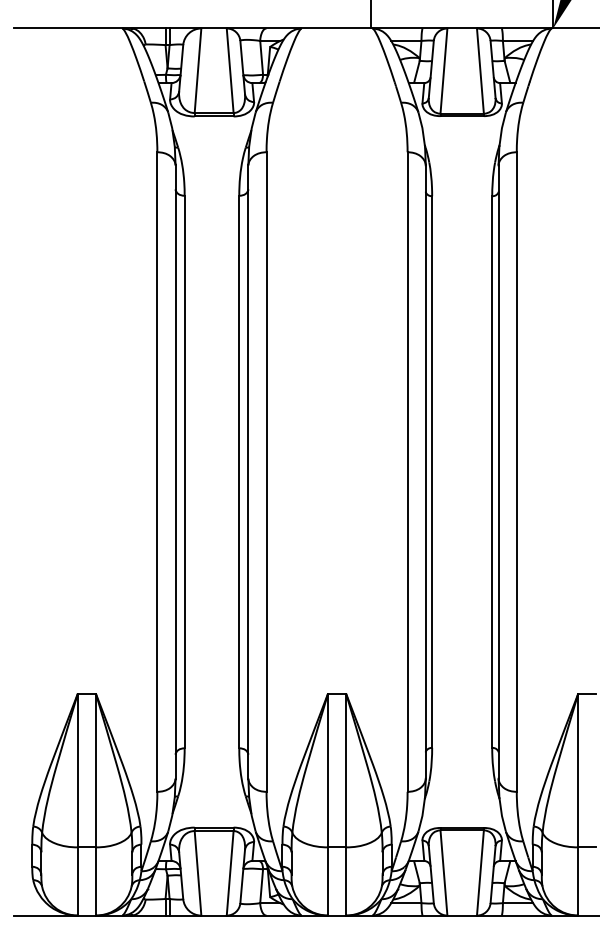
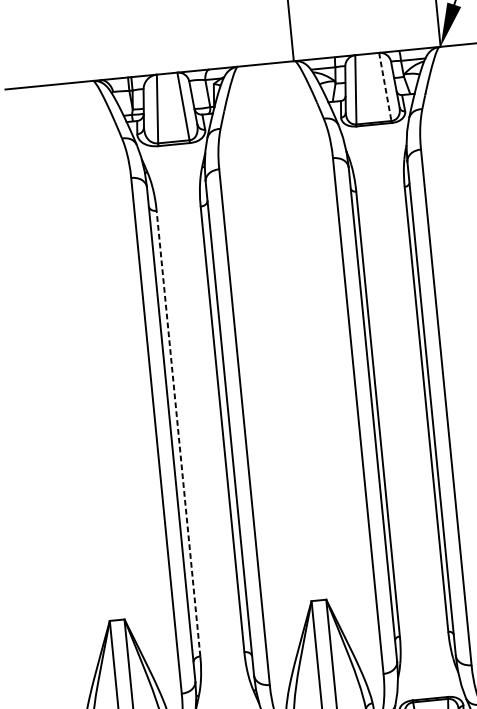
line: (480, 71) -> (385, 87), solid -> dashed
line: (184, 471) -> (178, 433), solid -> dashed

